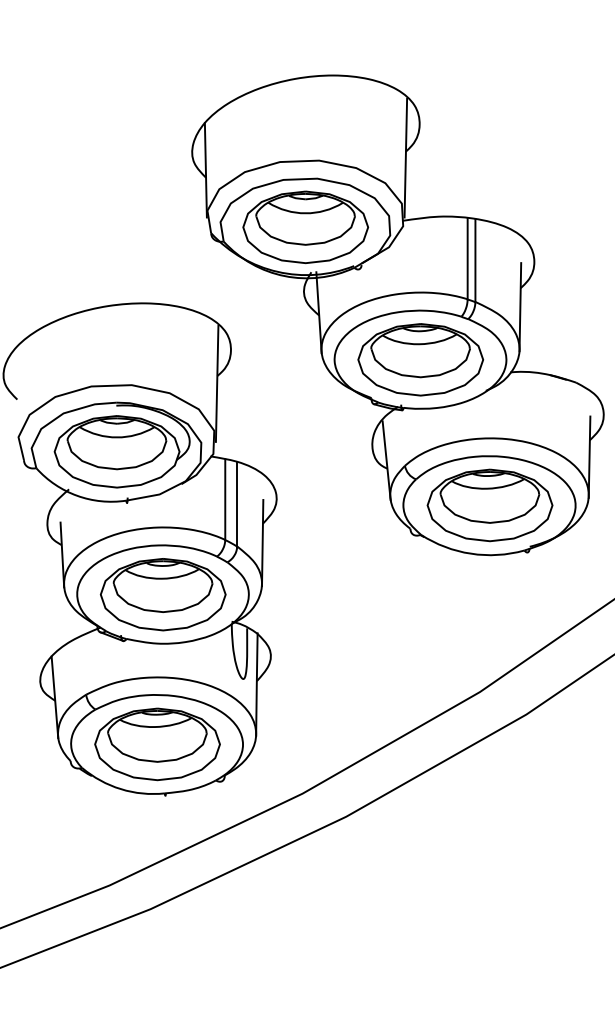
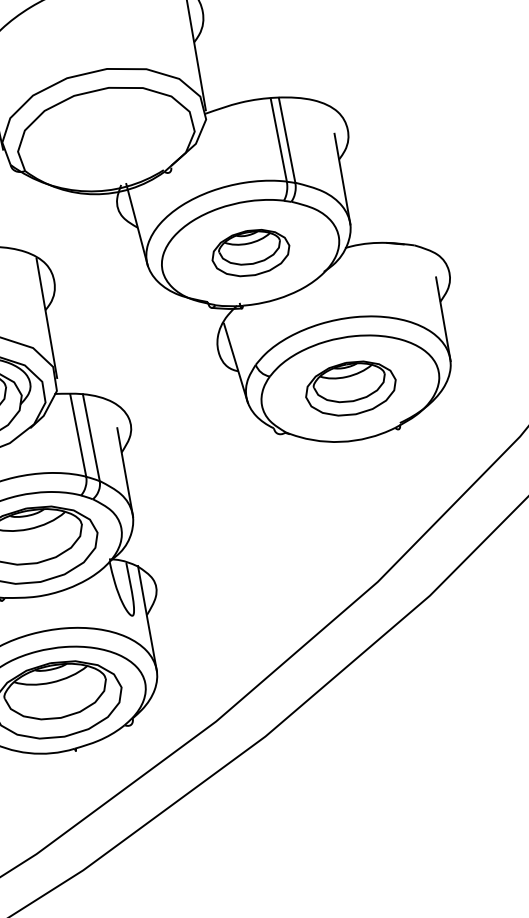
part: (305, 227) -> (106, 140), removed
part: (420, 359) -> (250, 252), size x0.6
part: (489, 505) -> (350, 388), size x0.7

